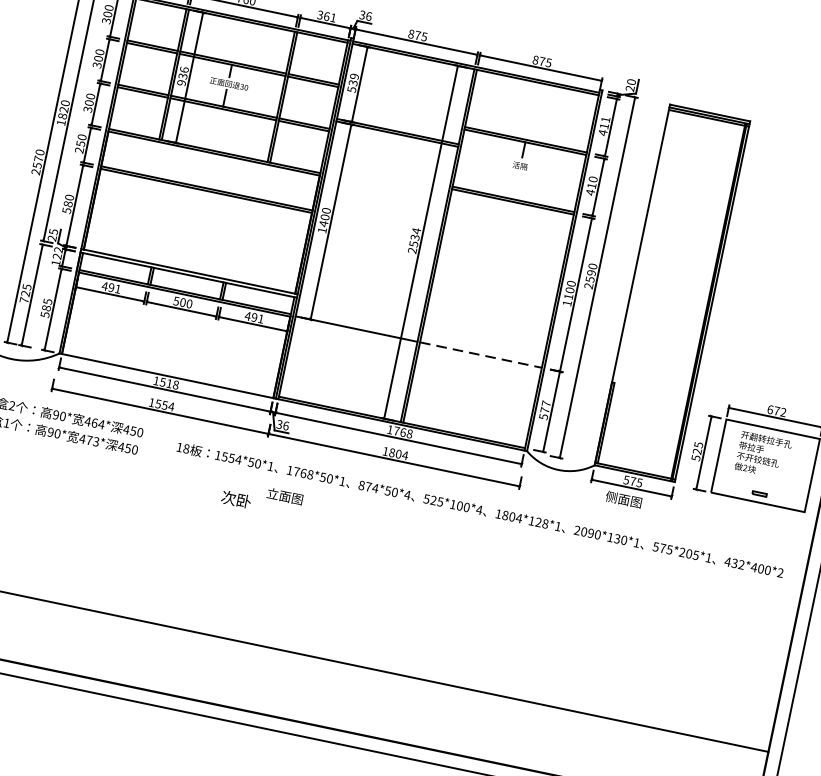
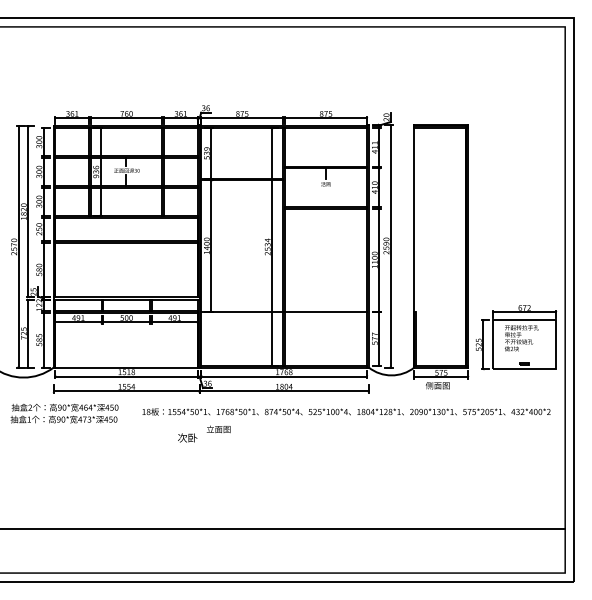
line: (481, 354) -> (326, 311), dashed -> solid

